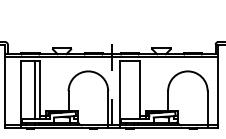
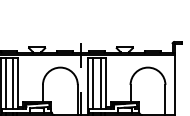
line: (26, 89) -> (5, 83), added
line: (125, 89) -> (93, 83), added
line: (134, 89) -> (100, 83), added

